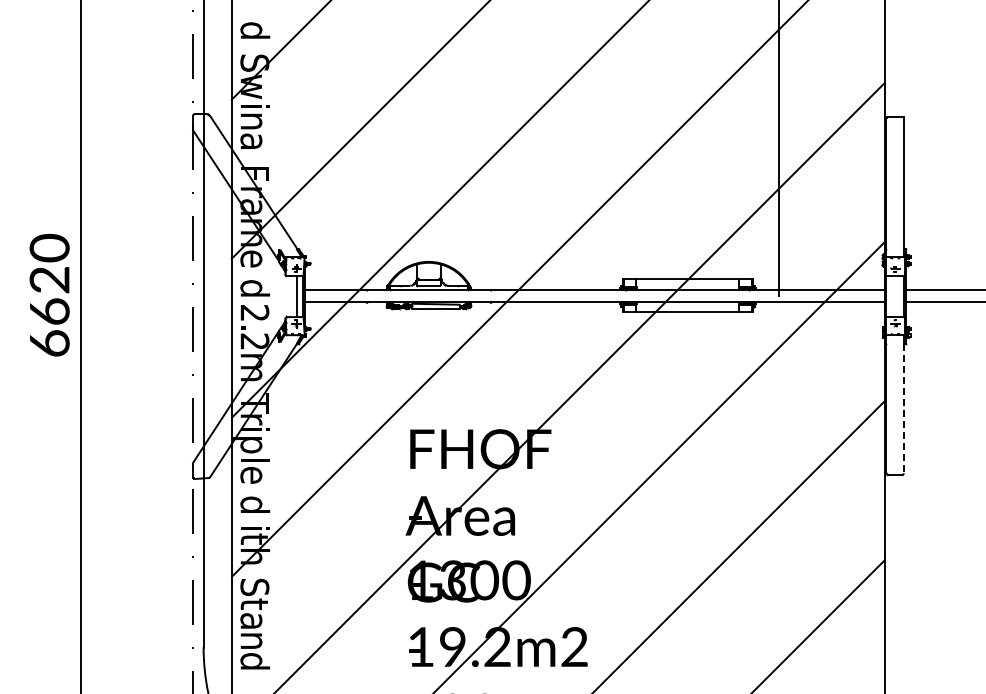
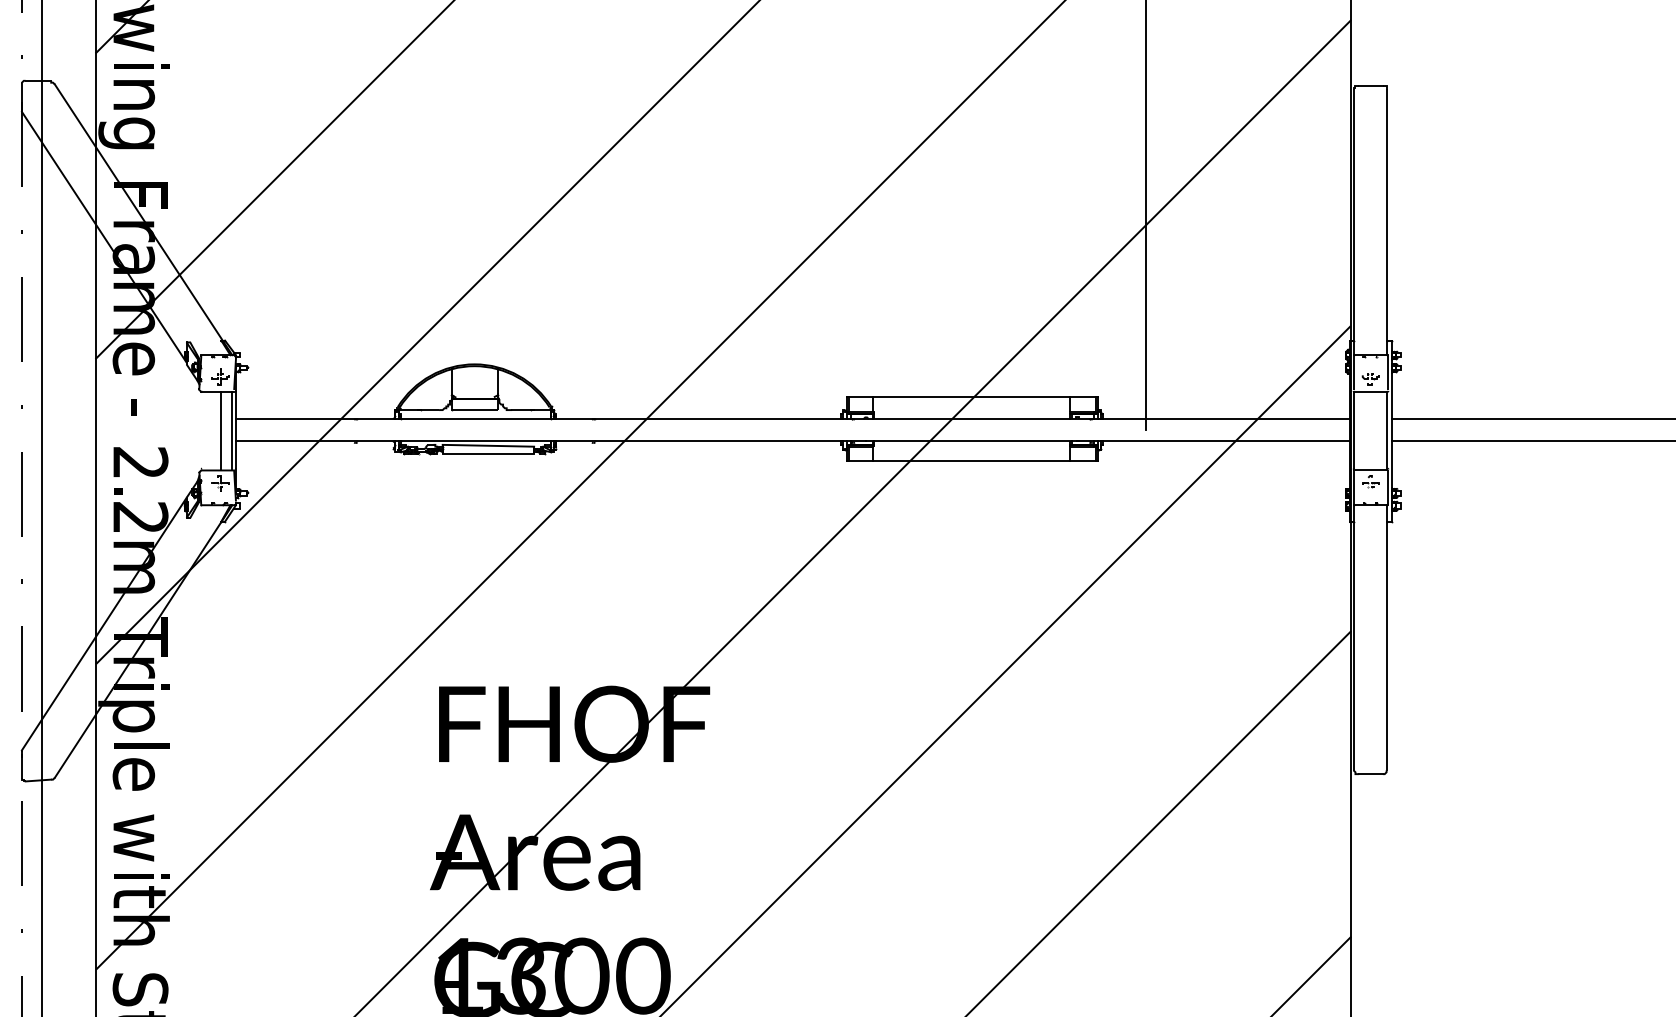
text: (247, 141) -> (126, 133), a -> g
text: (255, 288) -> (141, 415), d -> -
line: (903, 408) -> (1386, 646), dashed -> solid
text: (255, 508) -> (141, 838), d -> w

